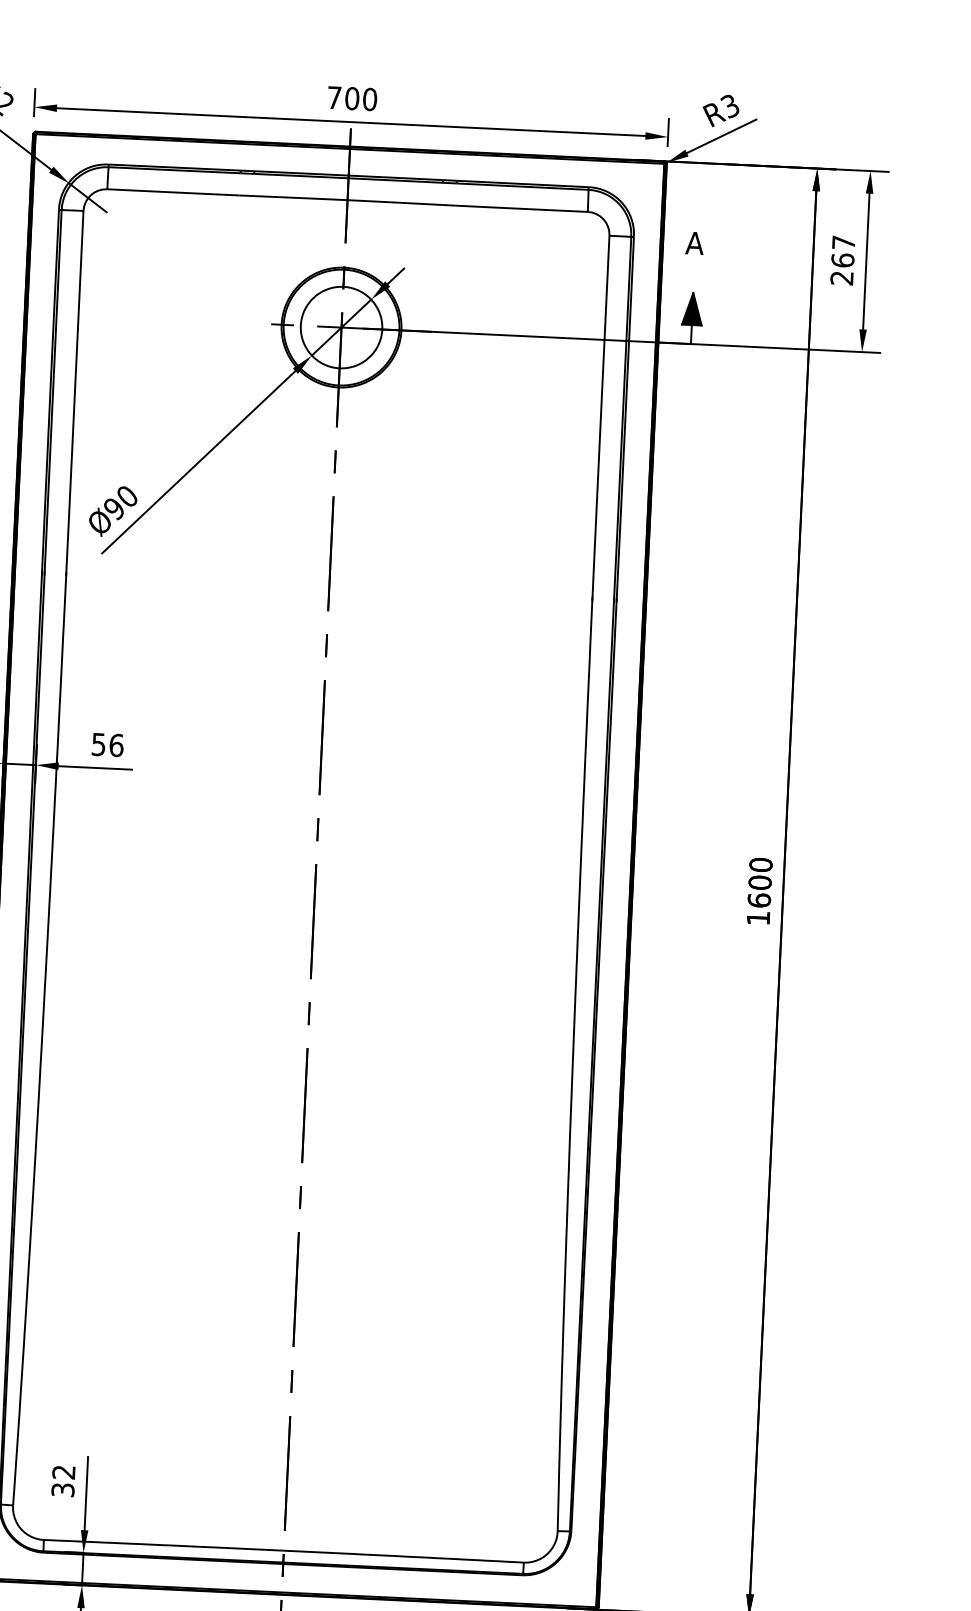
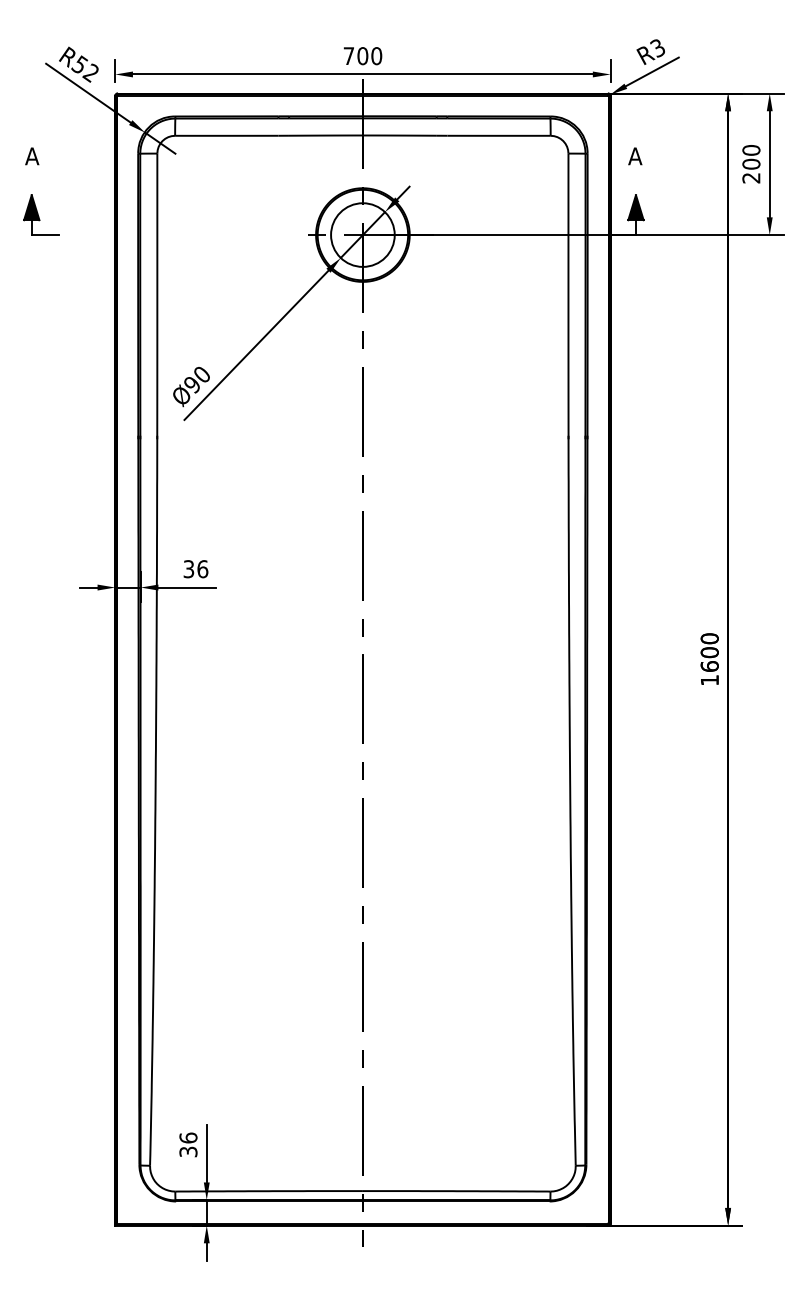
text: (843, 251) -> (751, 157), 267 -> 200
text: (99, 743) -> (189, 568), 56 -> 36
text: (63, 1471) -> (188, 1137), 32 -> 36

